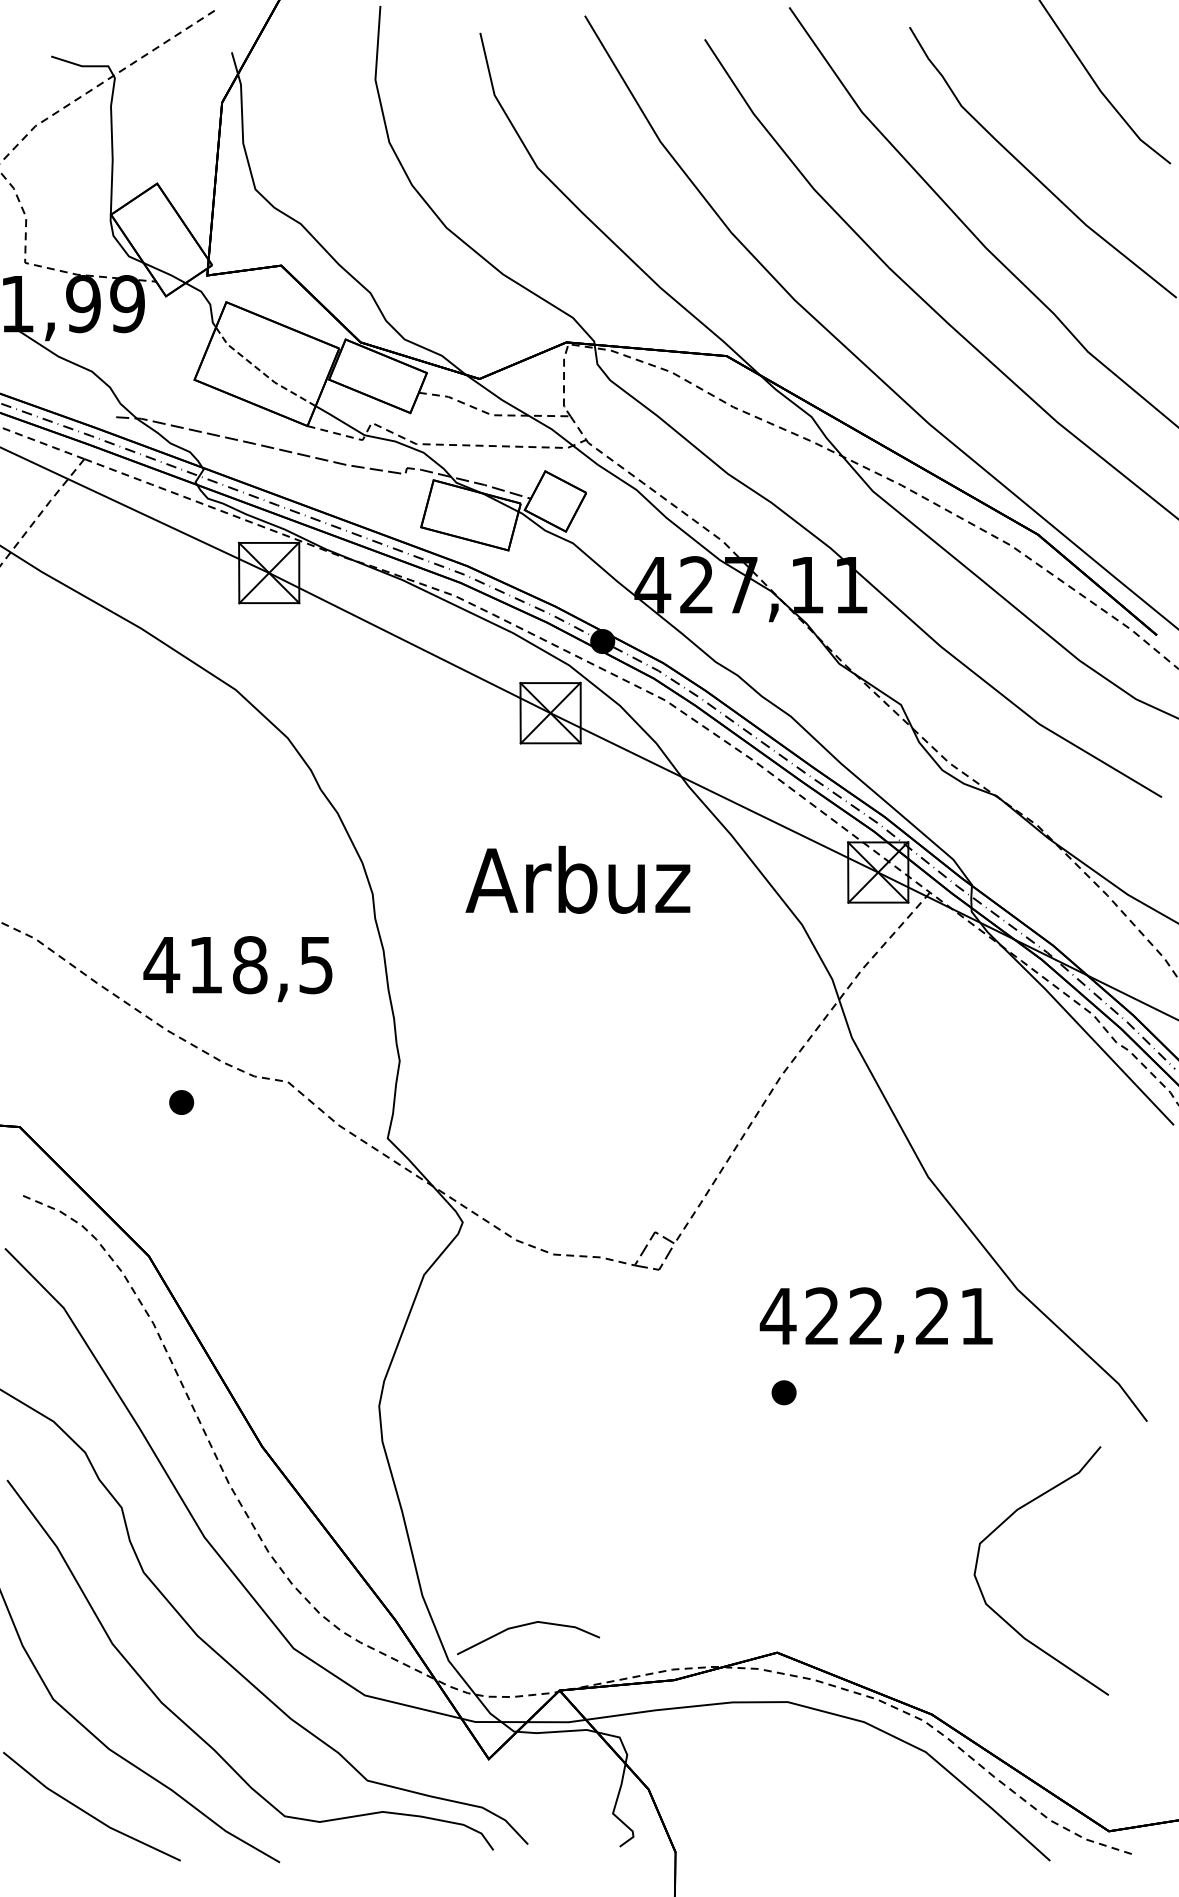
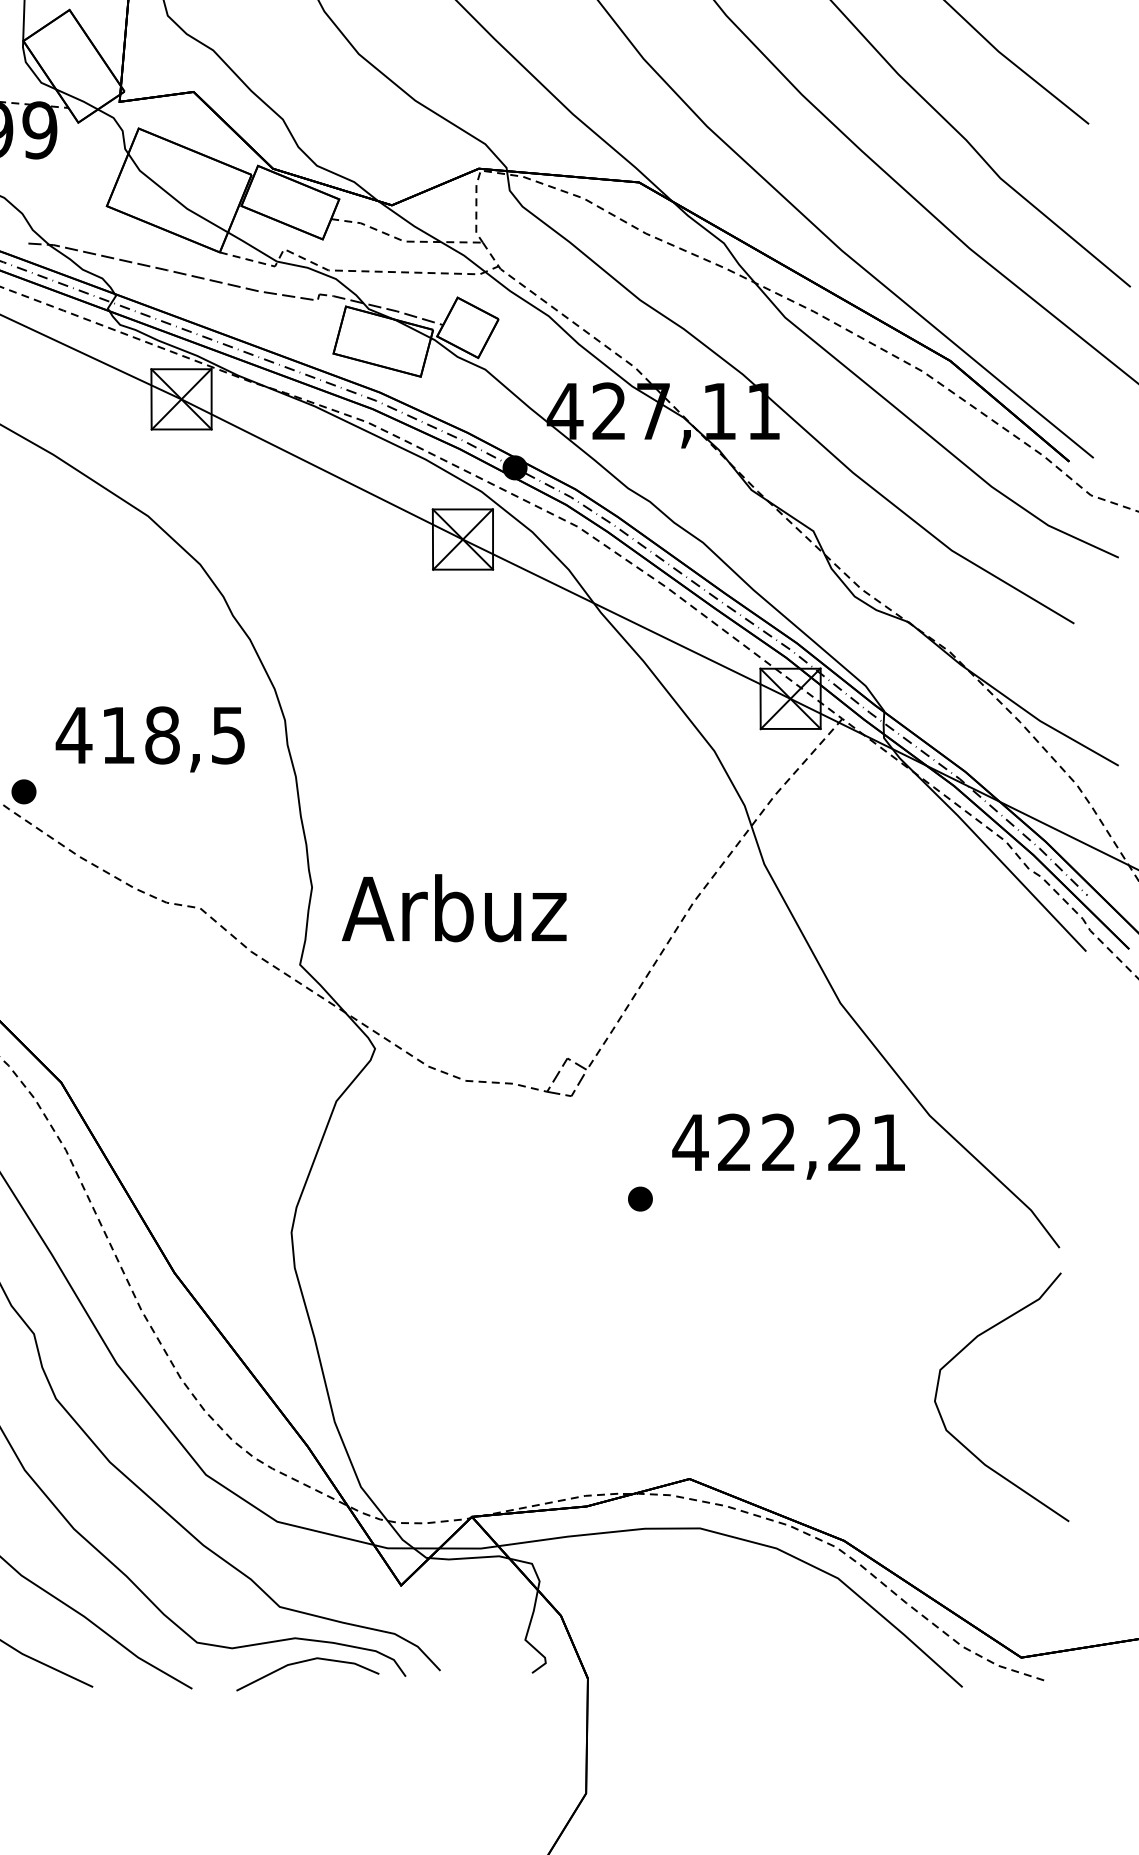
line: (261, 371) -> (173, 197), dashed -> solid
text: (577, 879) -> (453, 907), moved
text: (237, 969) -> (149, 739), moved
part: (181, 1102) -> (23, 791), moved
part: (783, 1392) -> (639, 1198), moved
curve: (999, 1527) -> (959, 1353), moved
line: (523, 1626) -> (302, 1662), moved

